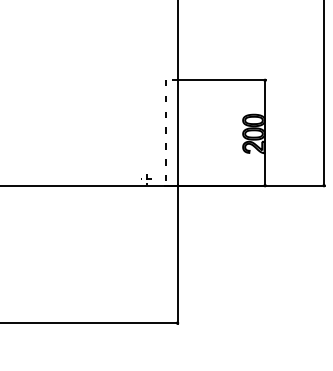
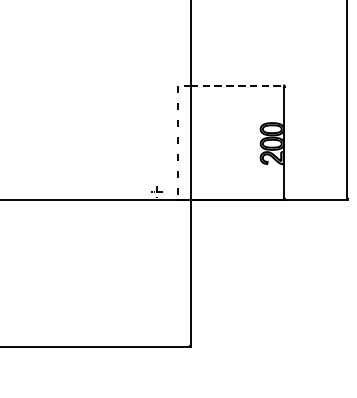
line: (221, 79) -> (237, 85), solid -> dashed

